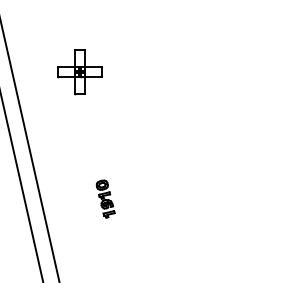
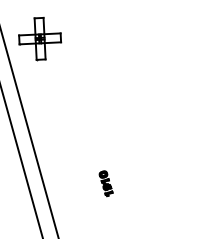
part: (79, 72) -> (39, 39), moved
part: (105, 198) -> (106, 183), size x0.7

